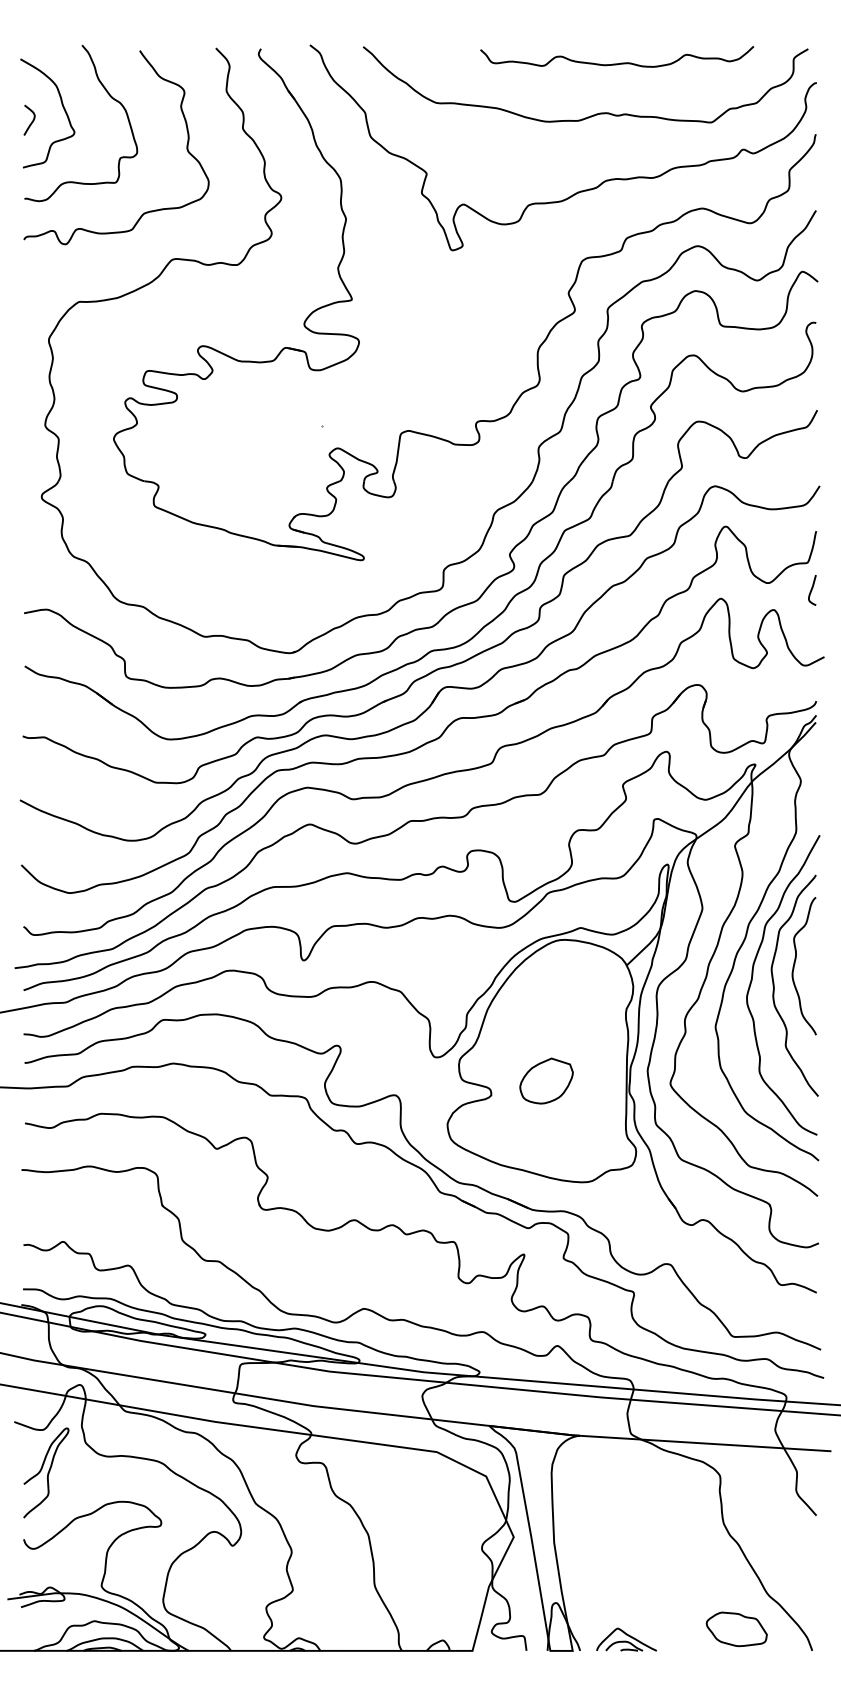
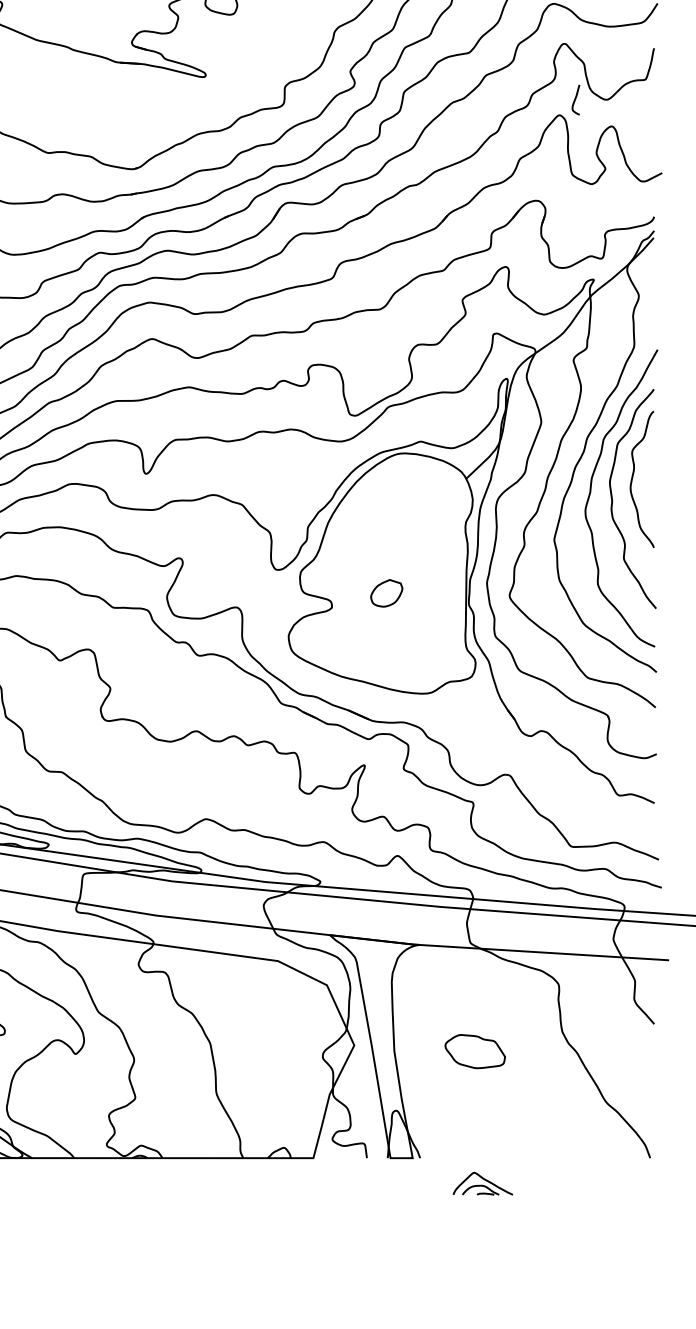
curve: (812, 590) -> (576, 100), moved
part: (546, 1080) -> (386, 592), size x0.6
part: (736, 1629) -> (474, 1051), moved
part: (626, 1639) -> (482, 1183), moved

